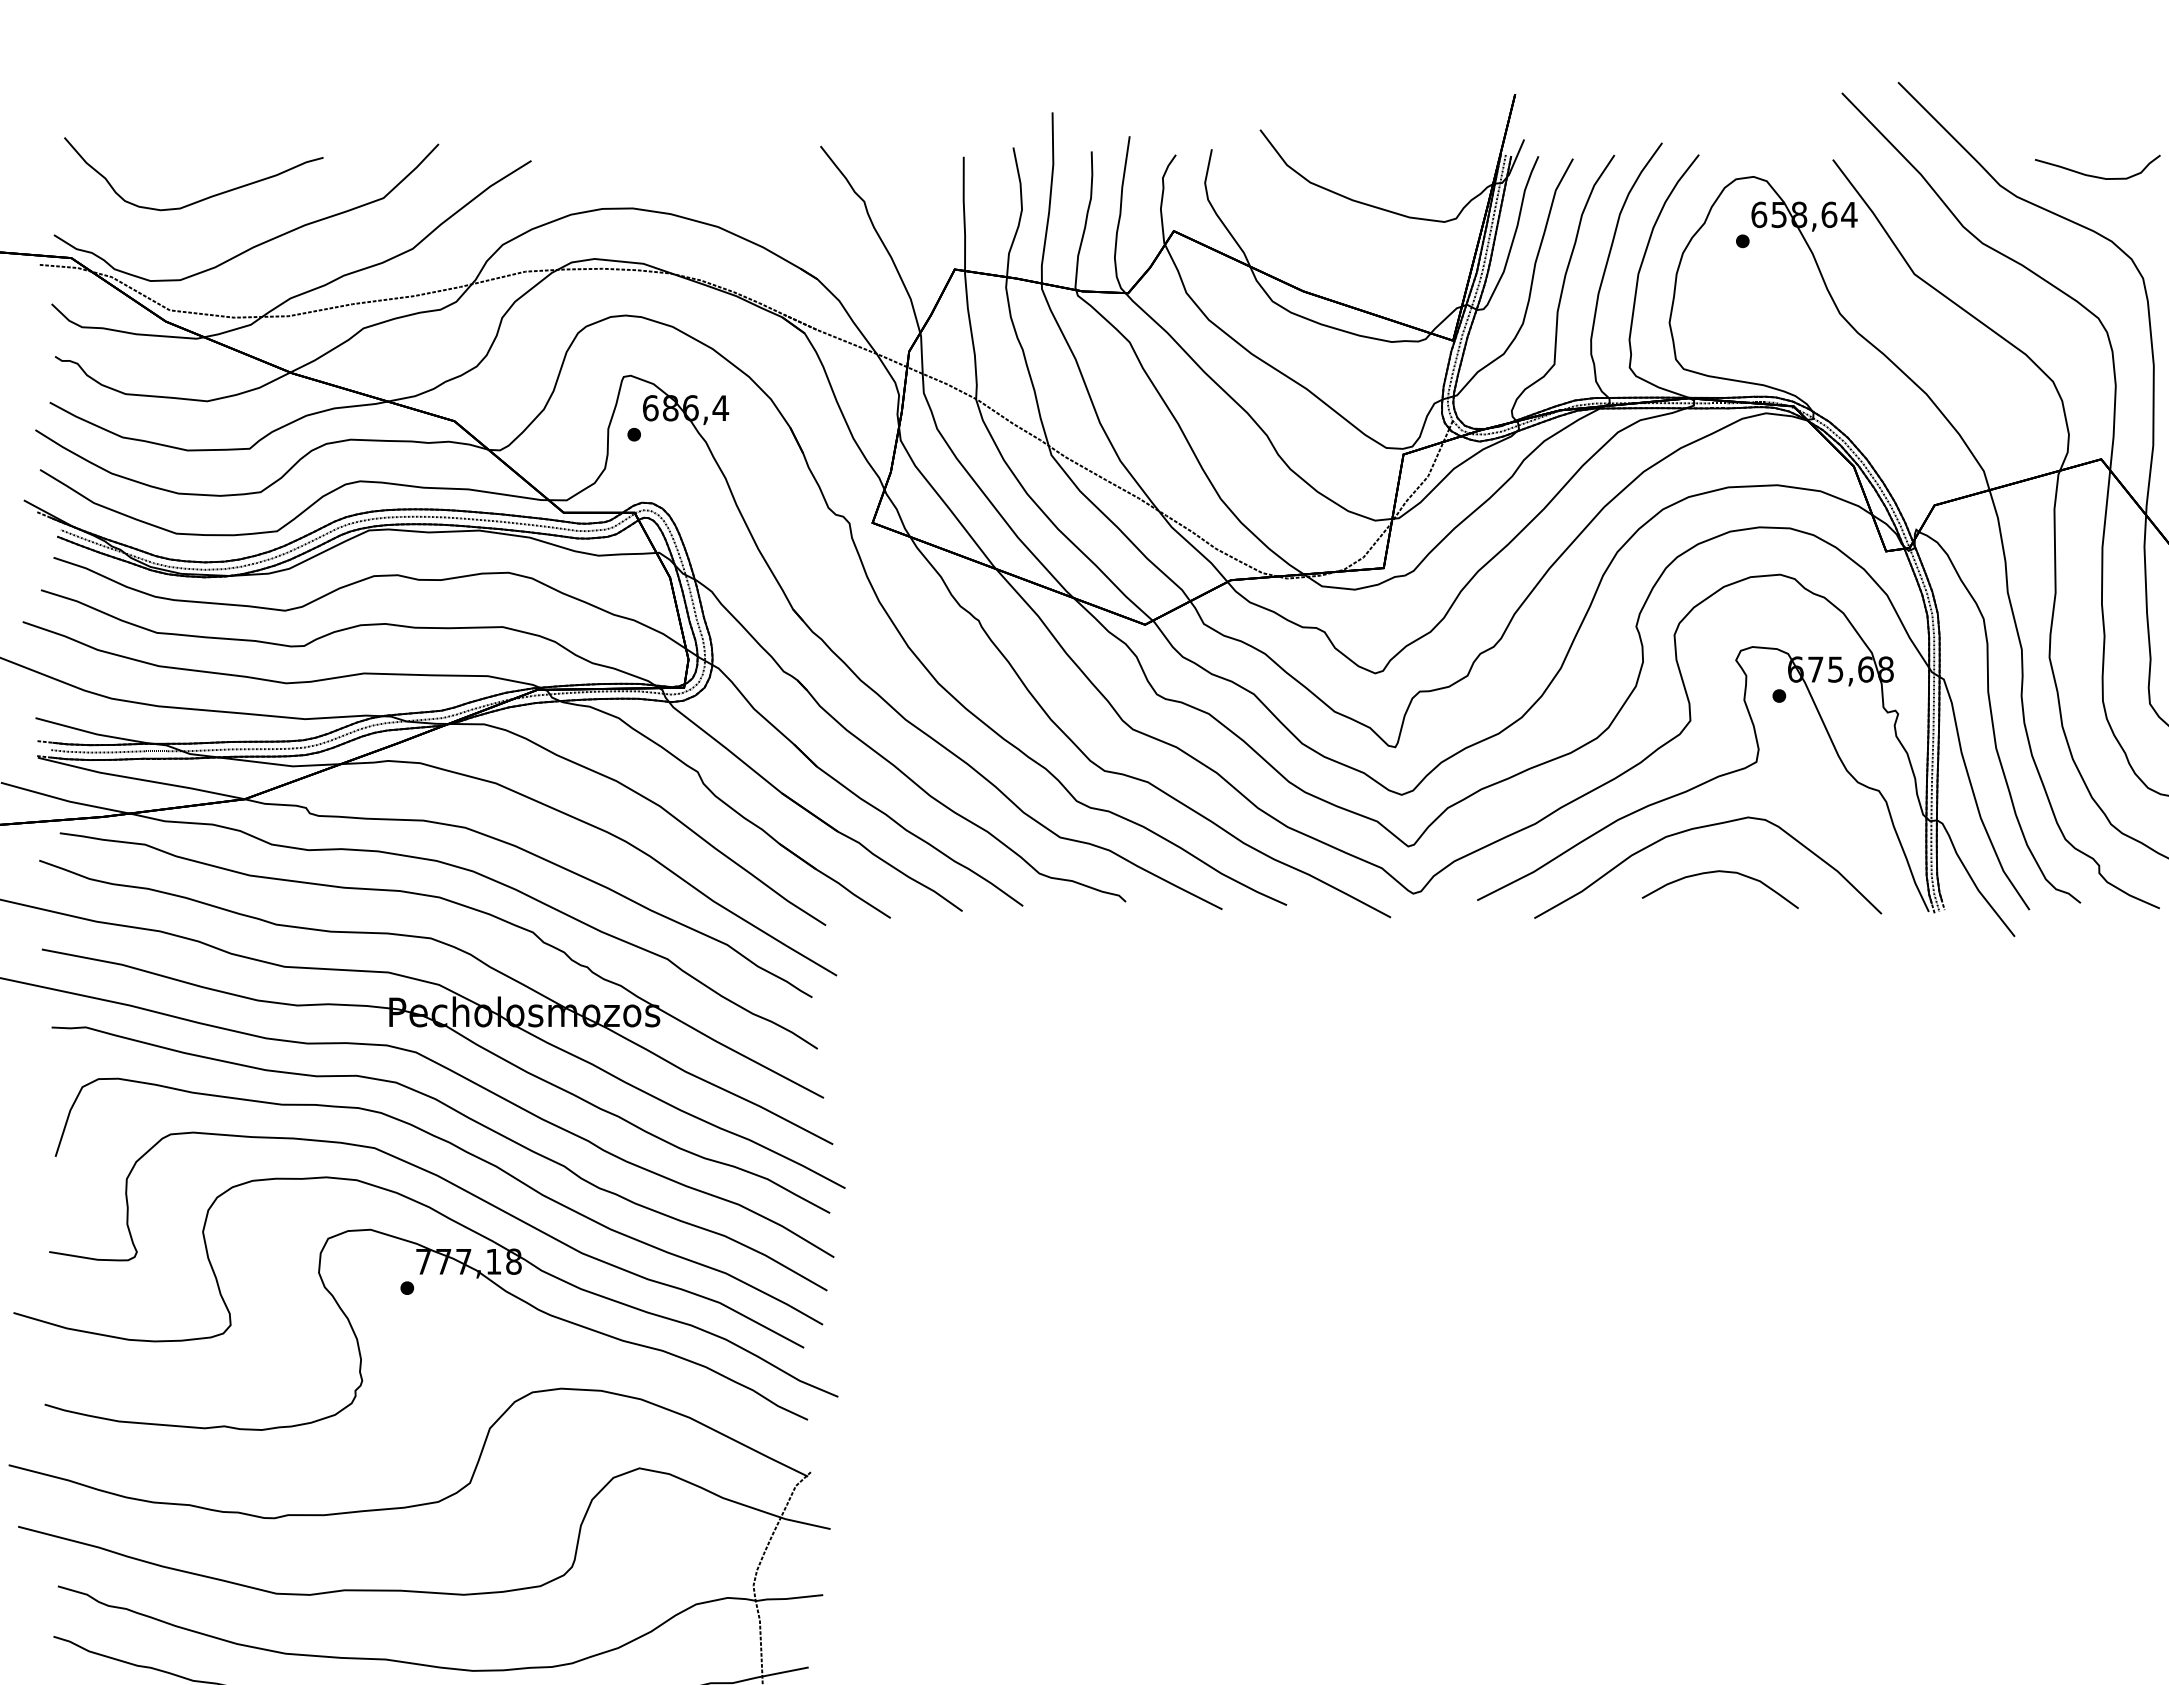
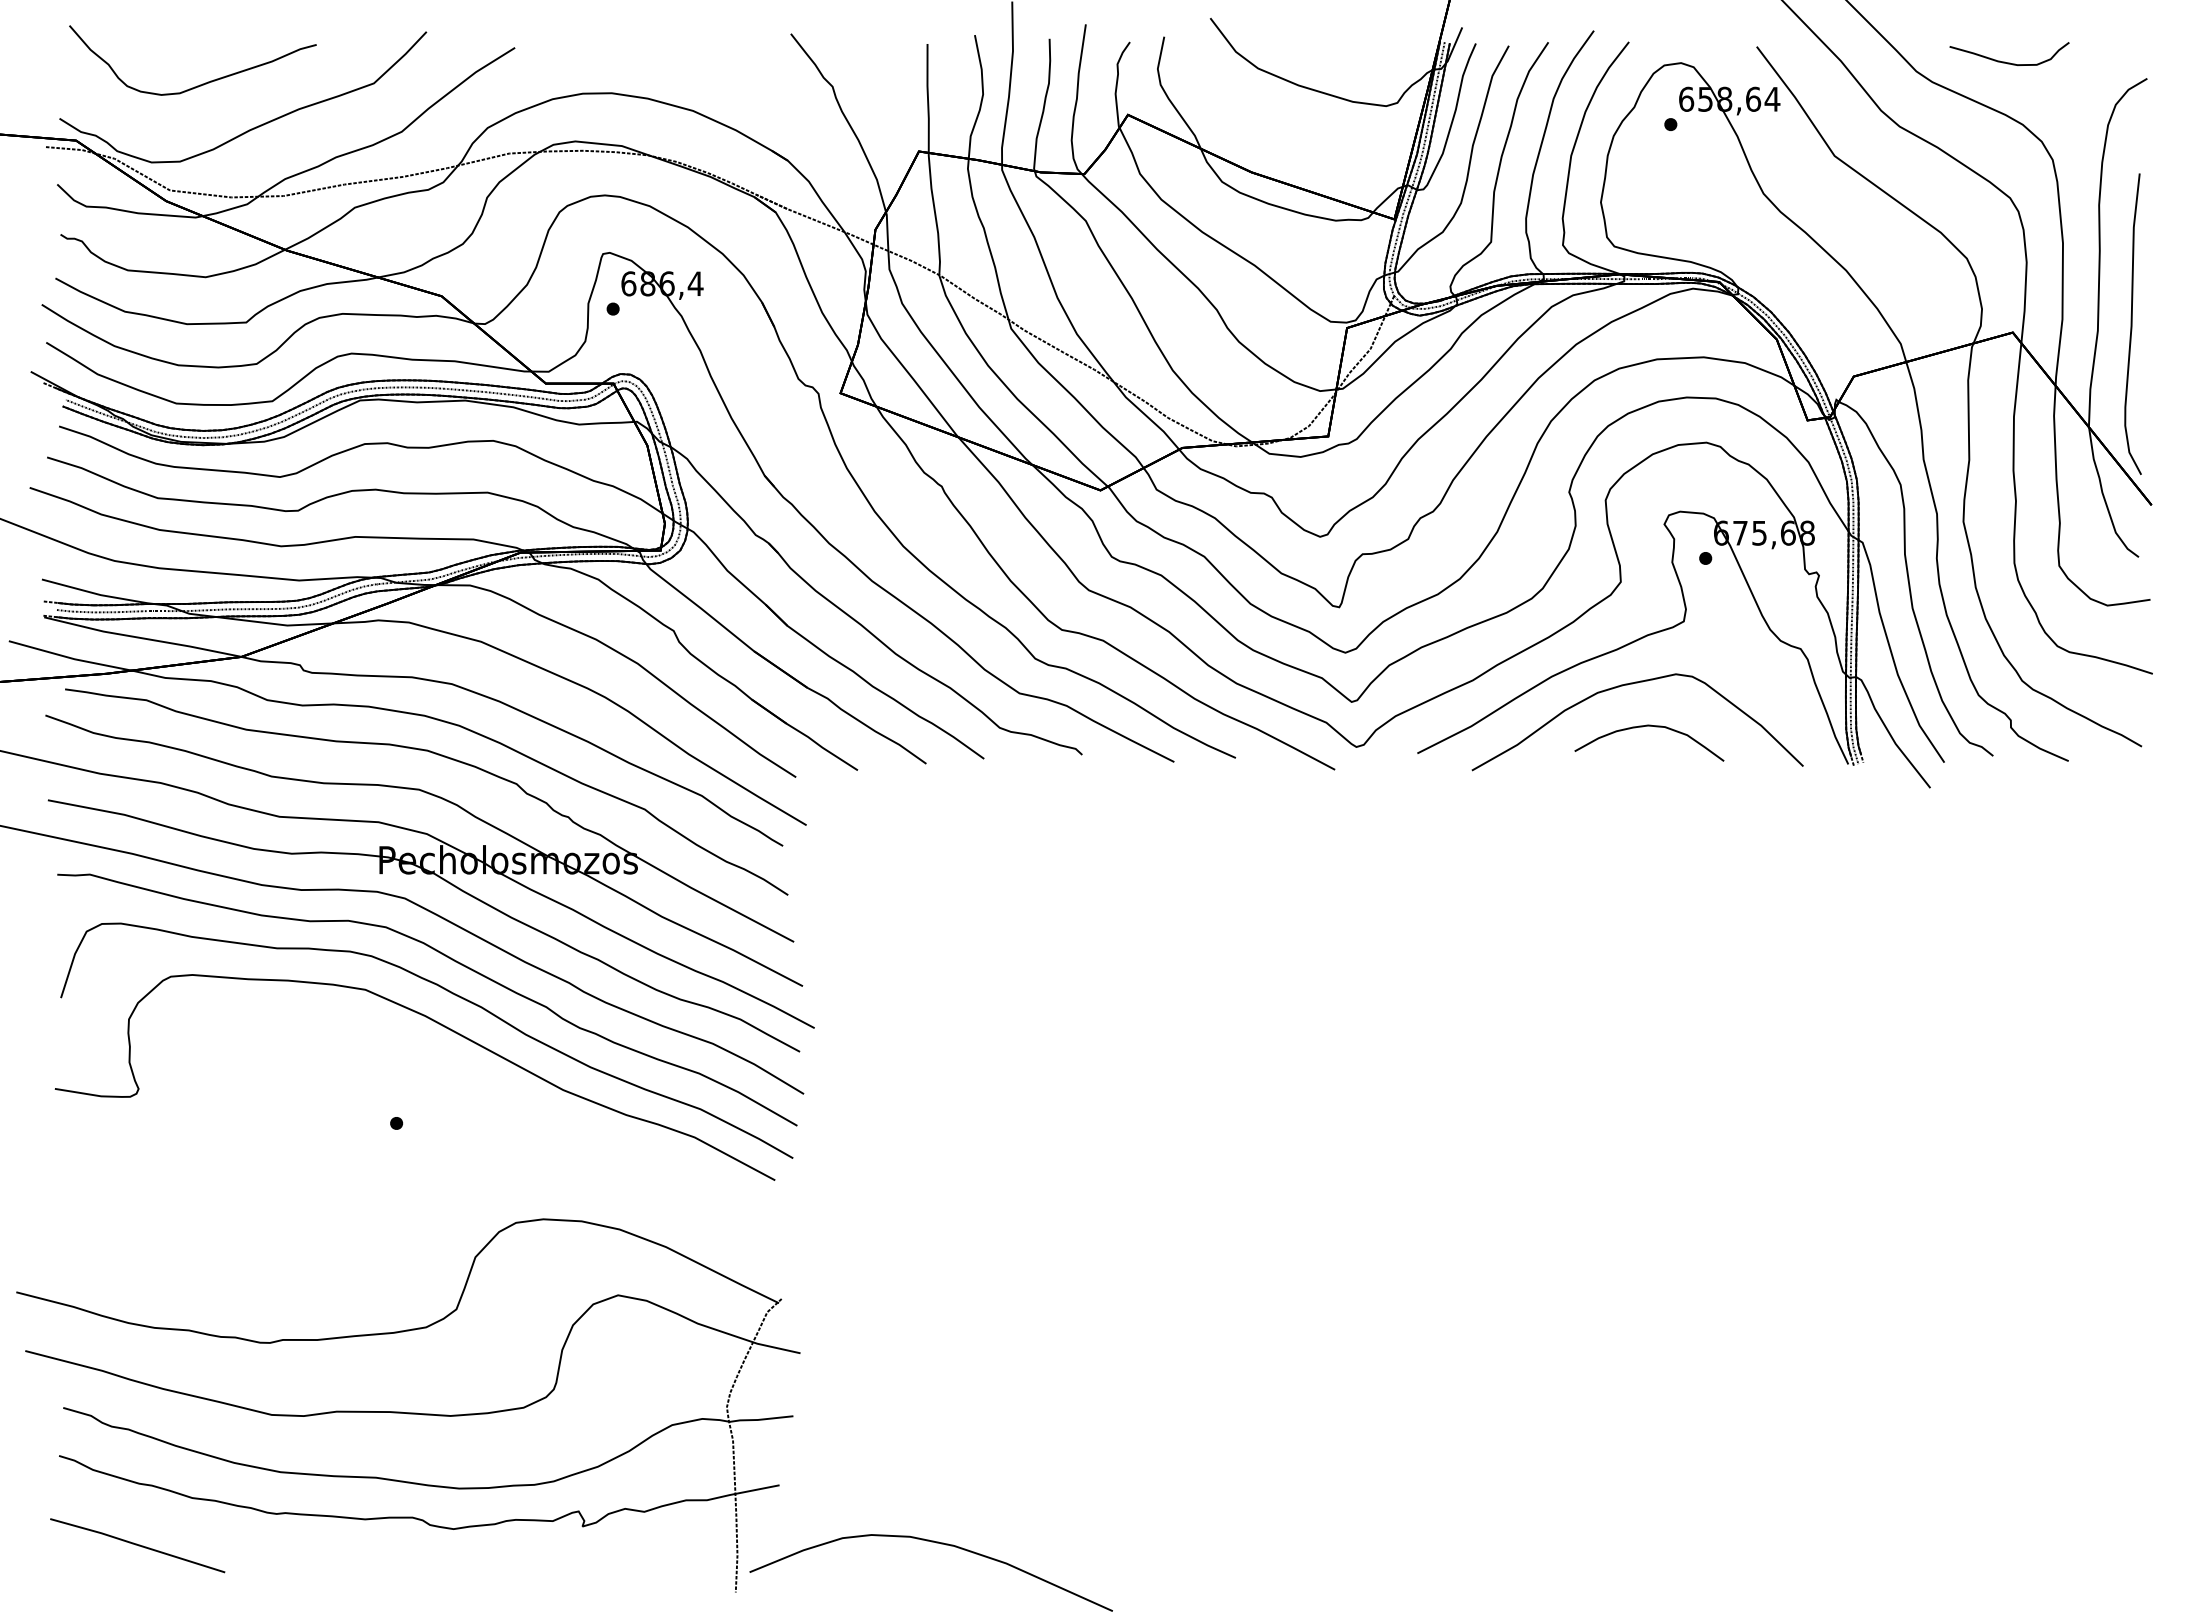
part: (422, 1274) -> (411, 1110), removed

